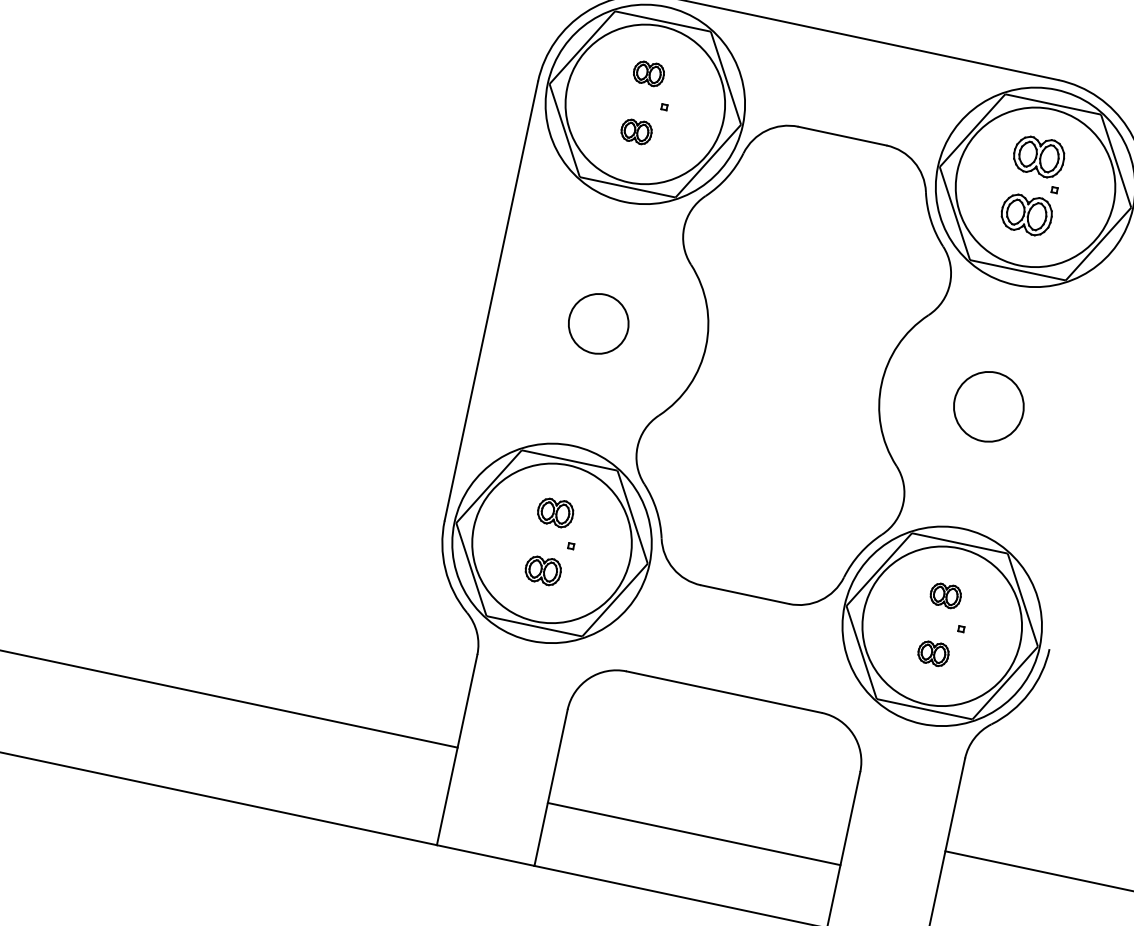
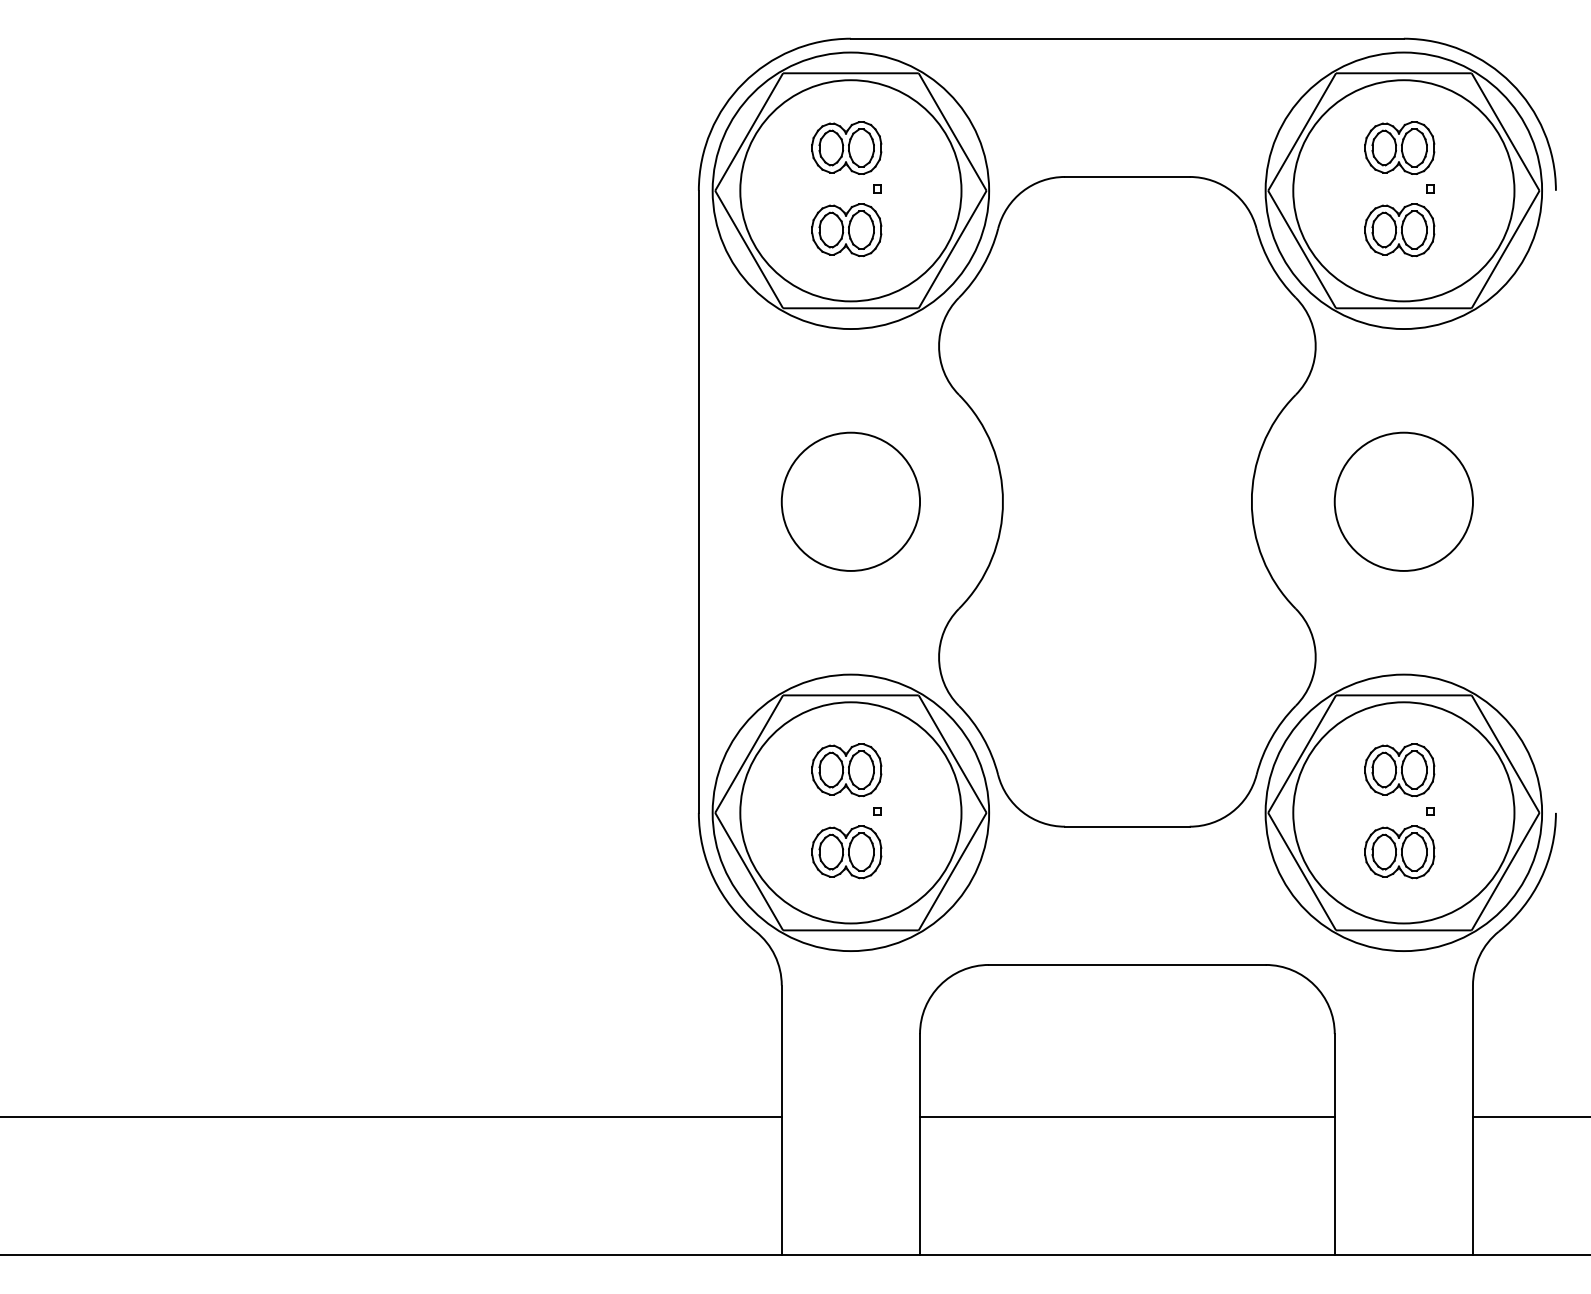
part: (648, 73) -> (846, 147), size x1.67
part: (636, 131) -> (846, 230), size x1.67
circle: (598, 323) -> (850, 501), size x1.67
circle: (988, 406) -> (1403, 501), size x1.43
part: (555, 512) -> (846, 770), size x1.43
part: (542, 570) -> (846, 852), size x1.43
part: (945, 595) -> (1399, 770), size x1.67
part: (933, 653) -> (1399, 852), size x1.67
line: (694, 834) -> (1127, 1117), moved

